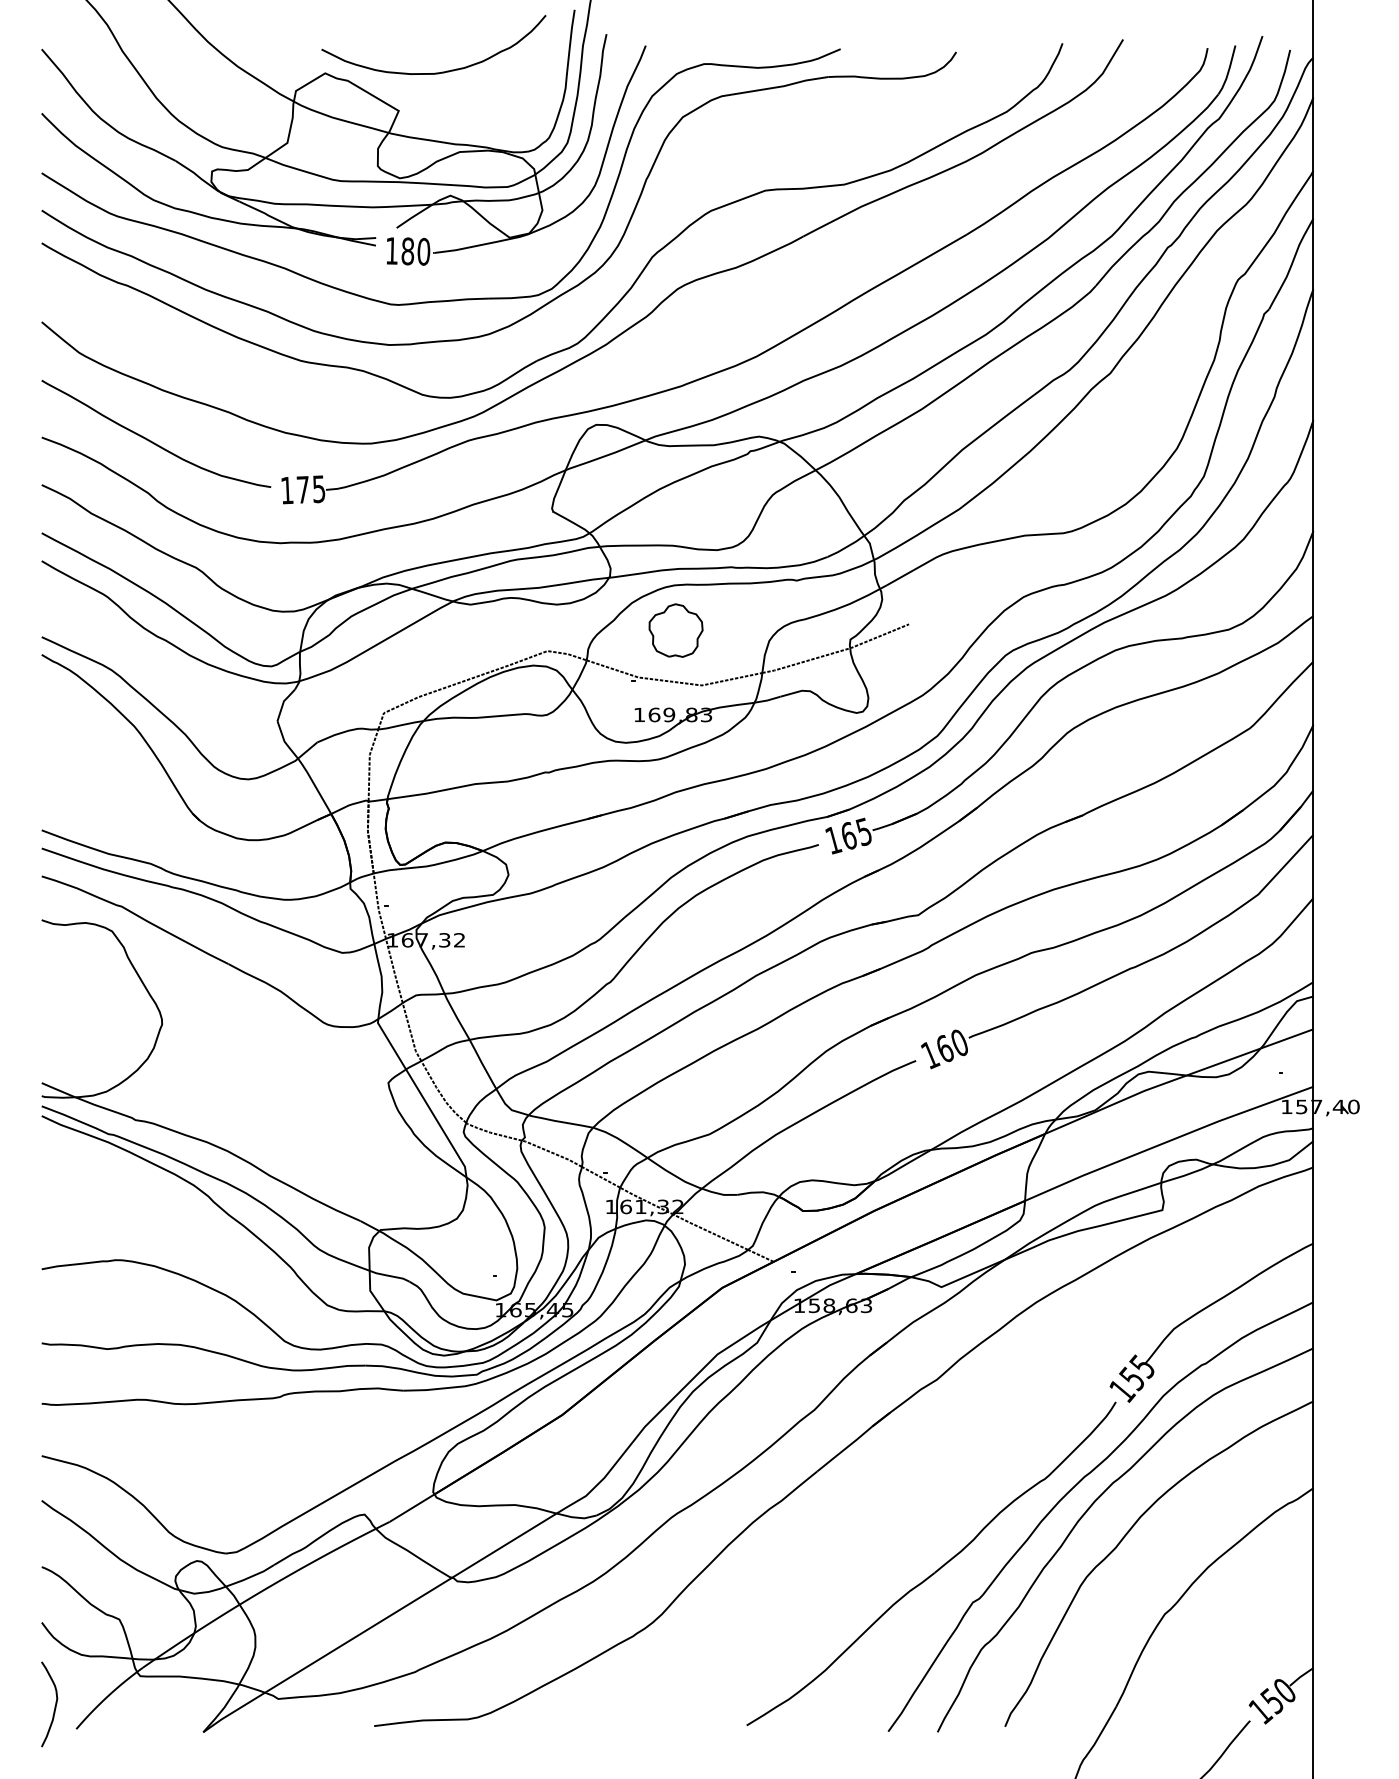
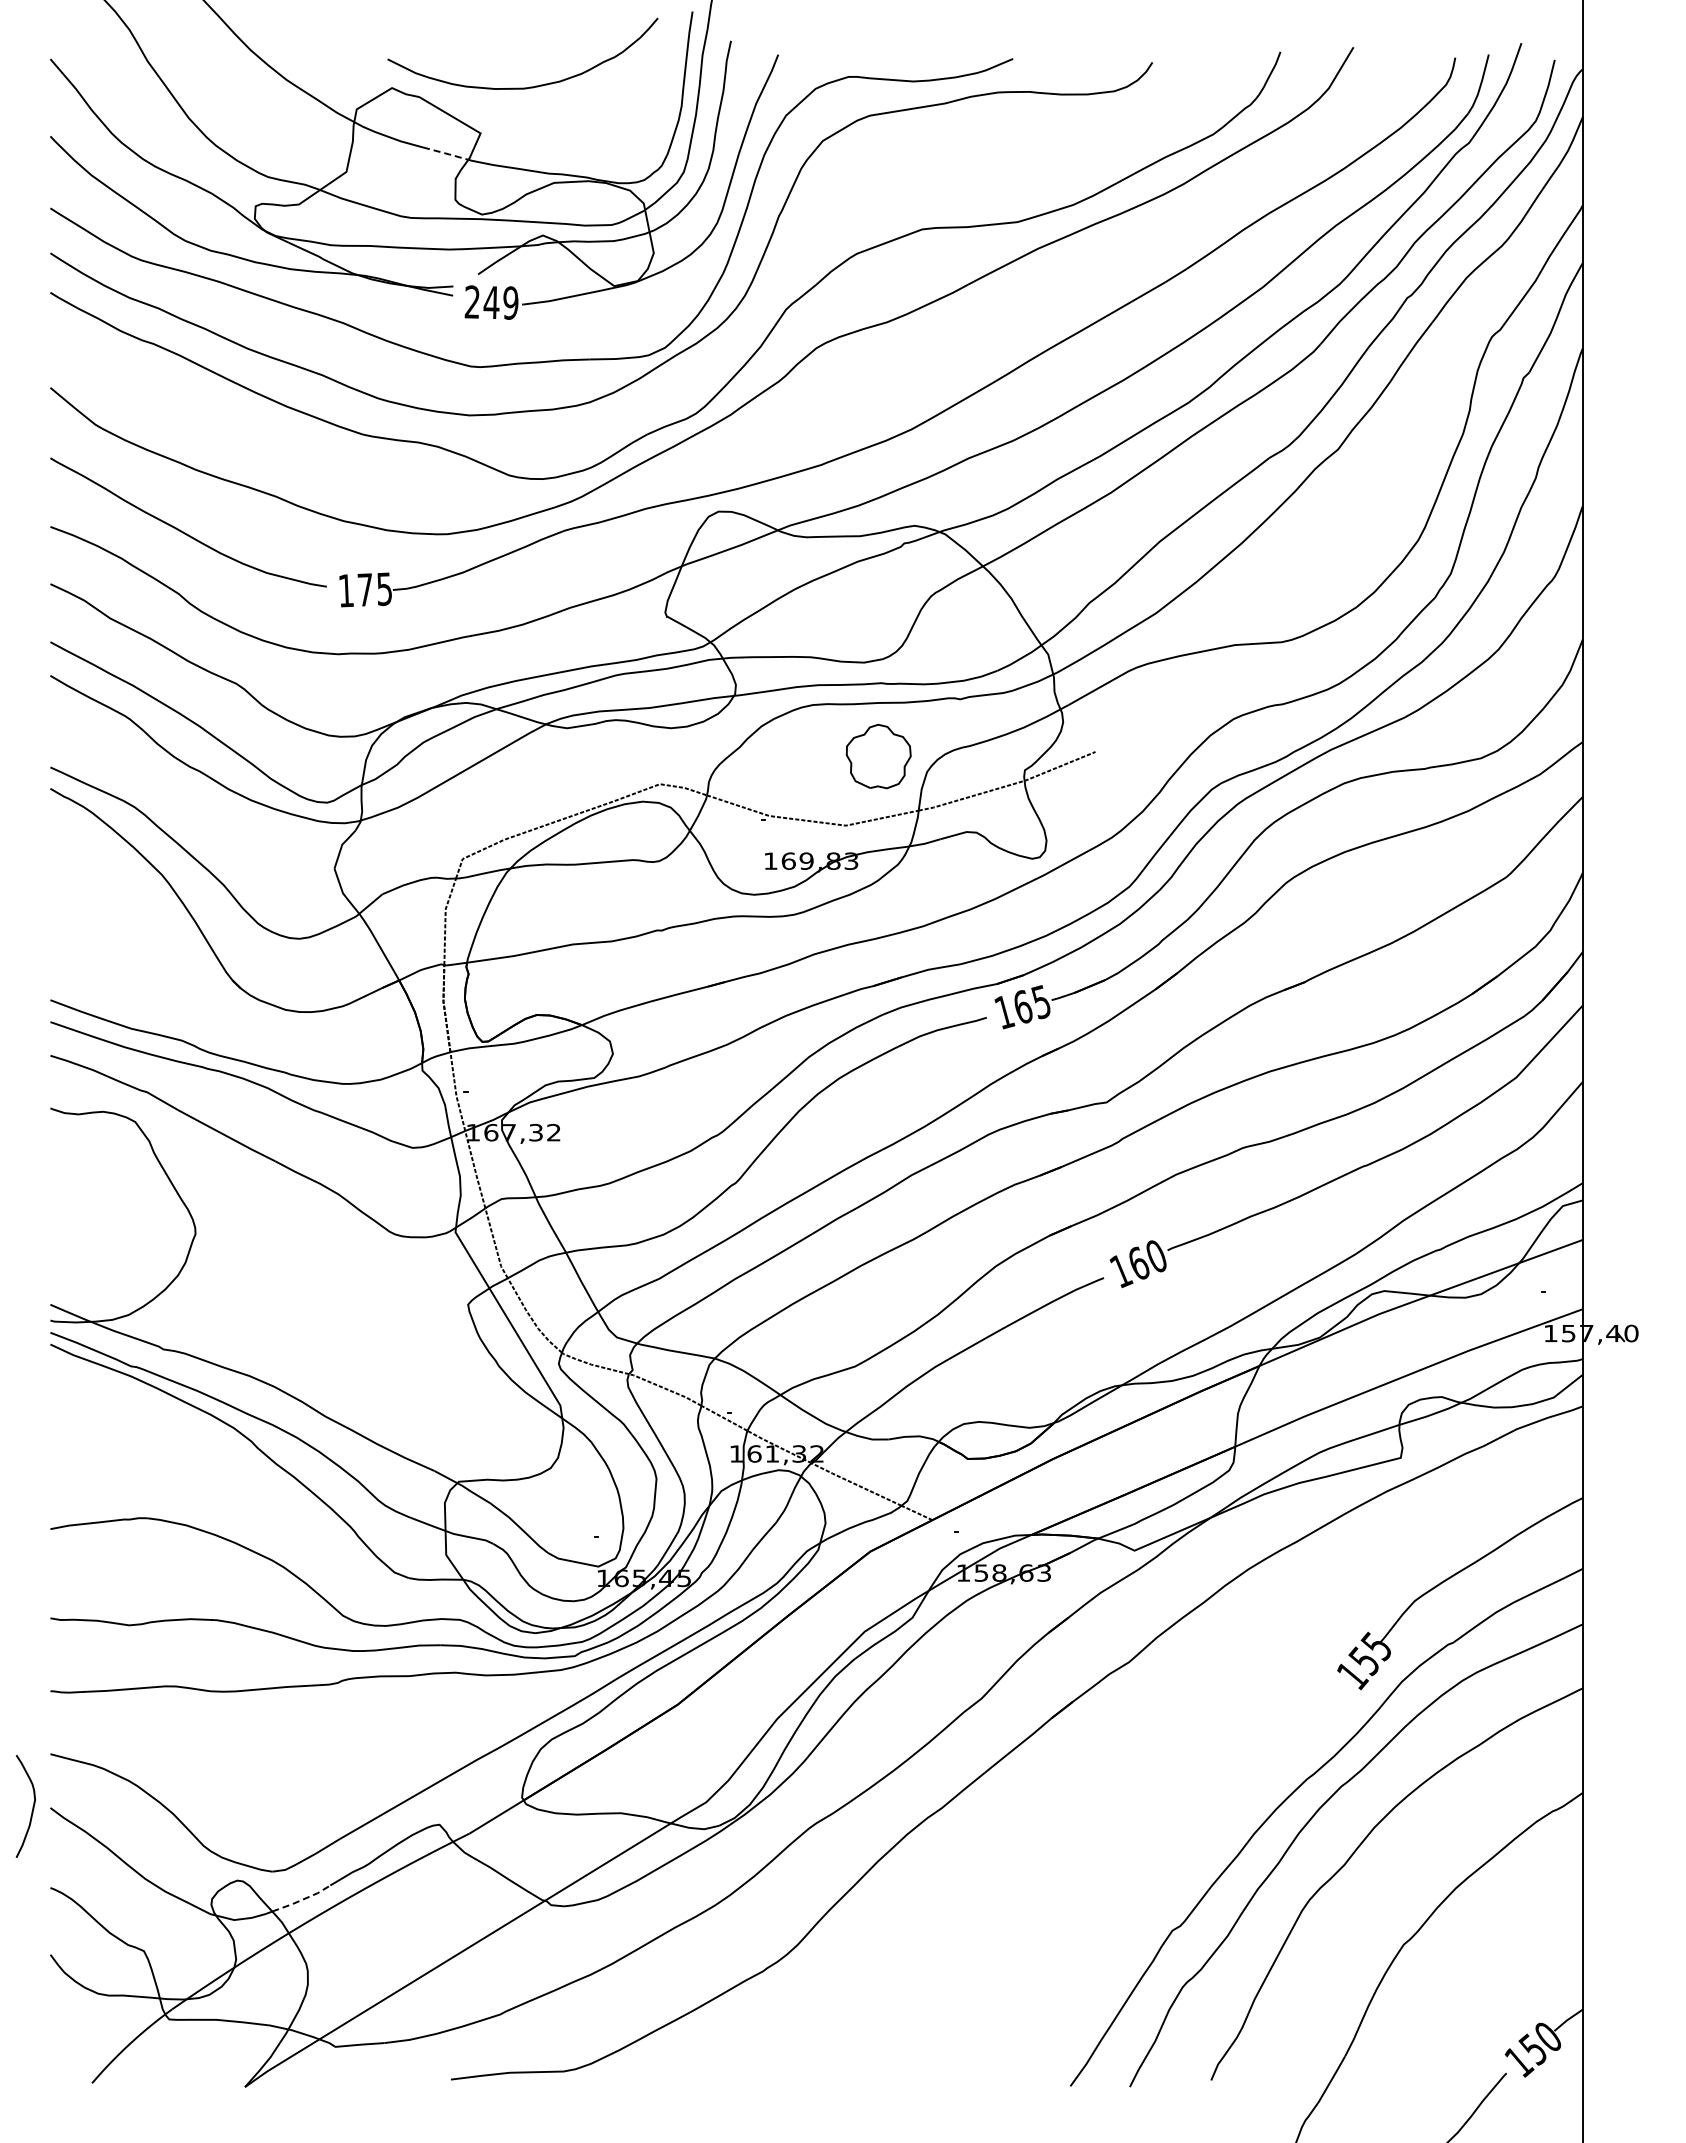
line: (370, 127) -> (446, 153), solid -> dashed
text: (407, 251) -> (491, 302), 180 -> 249
part: (675, 630) -> (878, 756), moved
part: (935, 1570) -> (1127, 1892), removed
line: (250, 1577) -> (301, 1900), solid -> dashed
curve: (55, 1704) -> (32, 1806), moved

